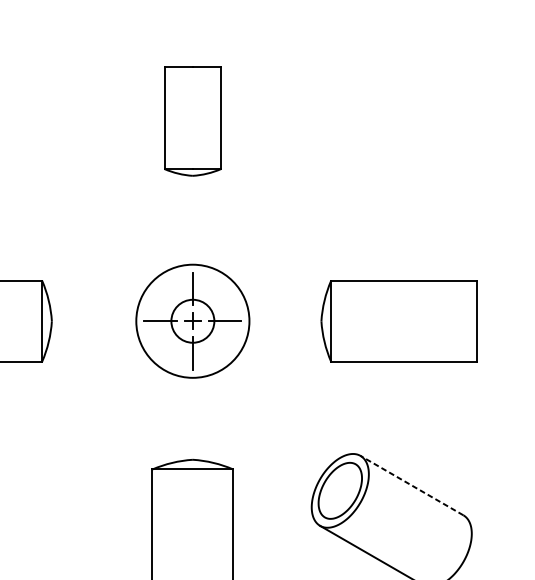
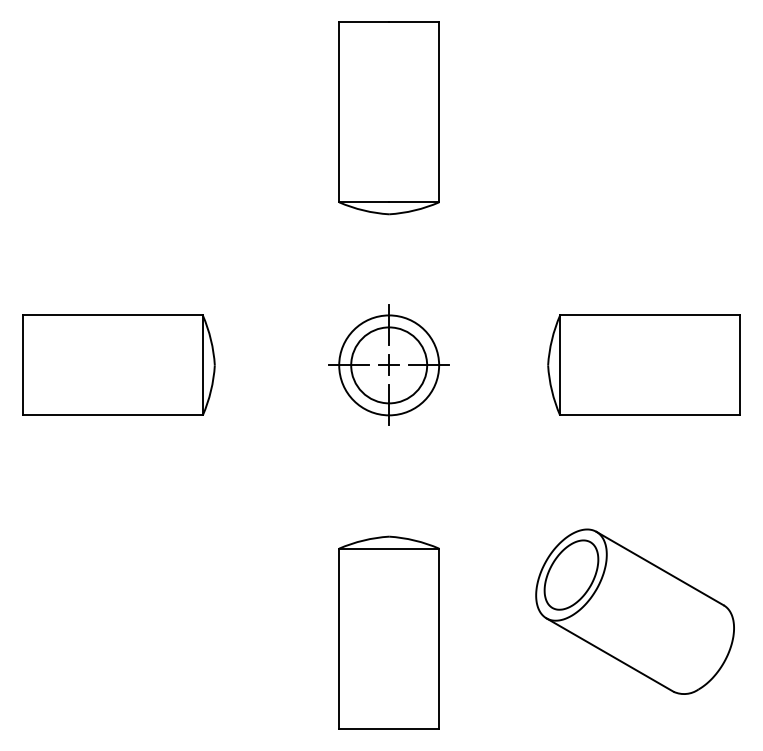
part: (192, 121) -> (388, 118), size x1.43
circle: (193, 321) -> (389, 365), size x0.71
circle: (193, 321) -> (389, 365), size x1.43
line: (411, 485) -> (659, 568), dashed -> solid

